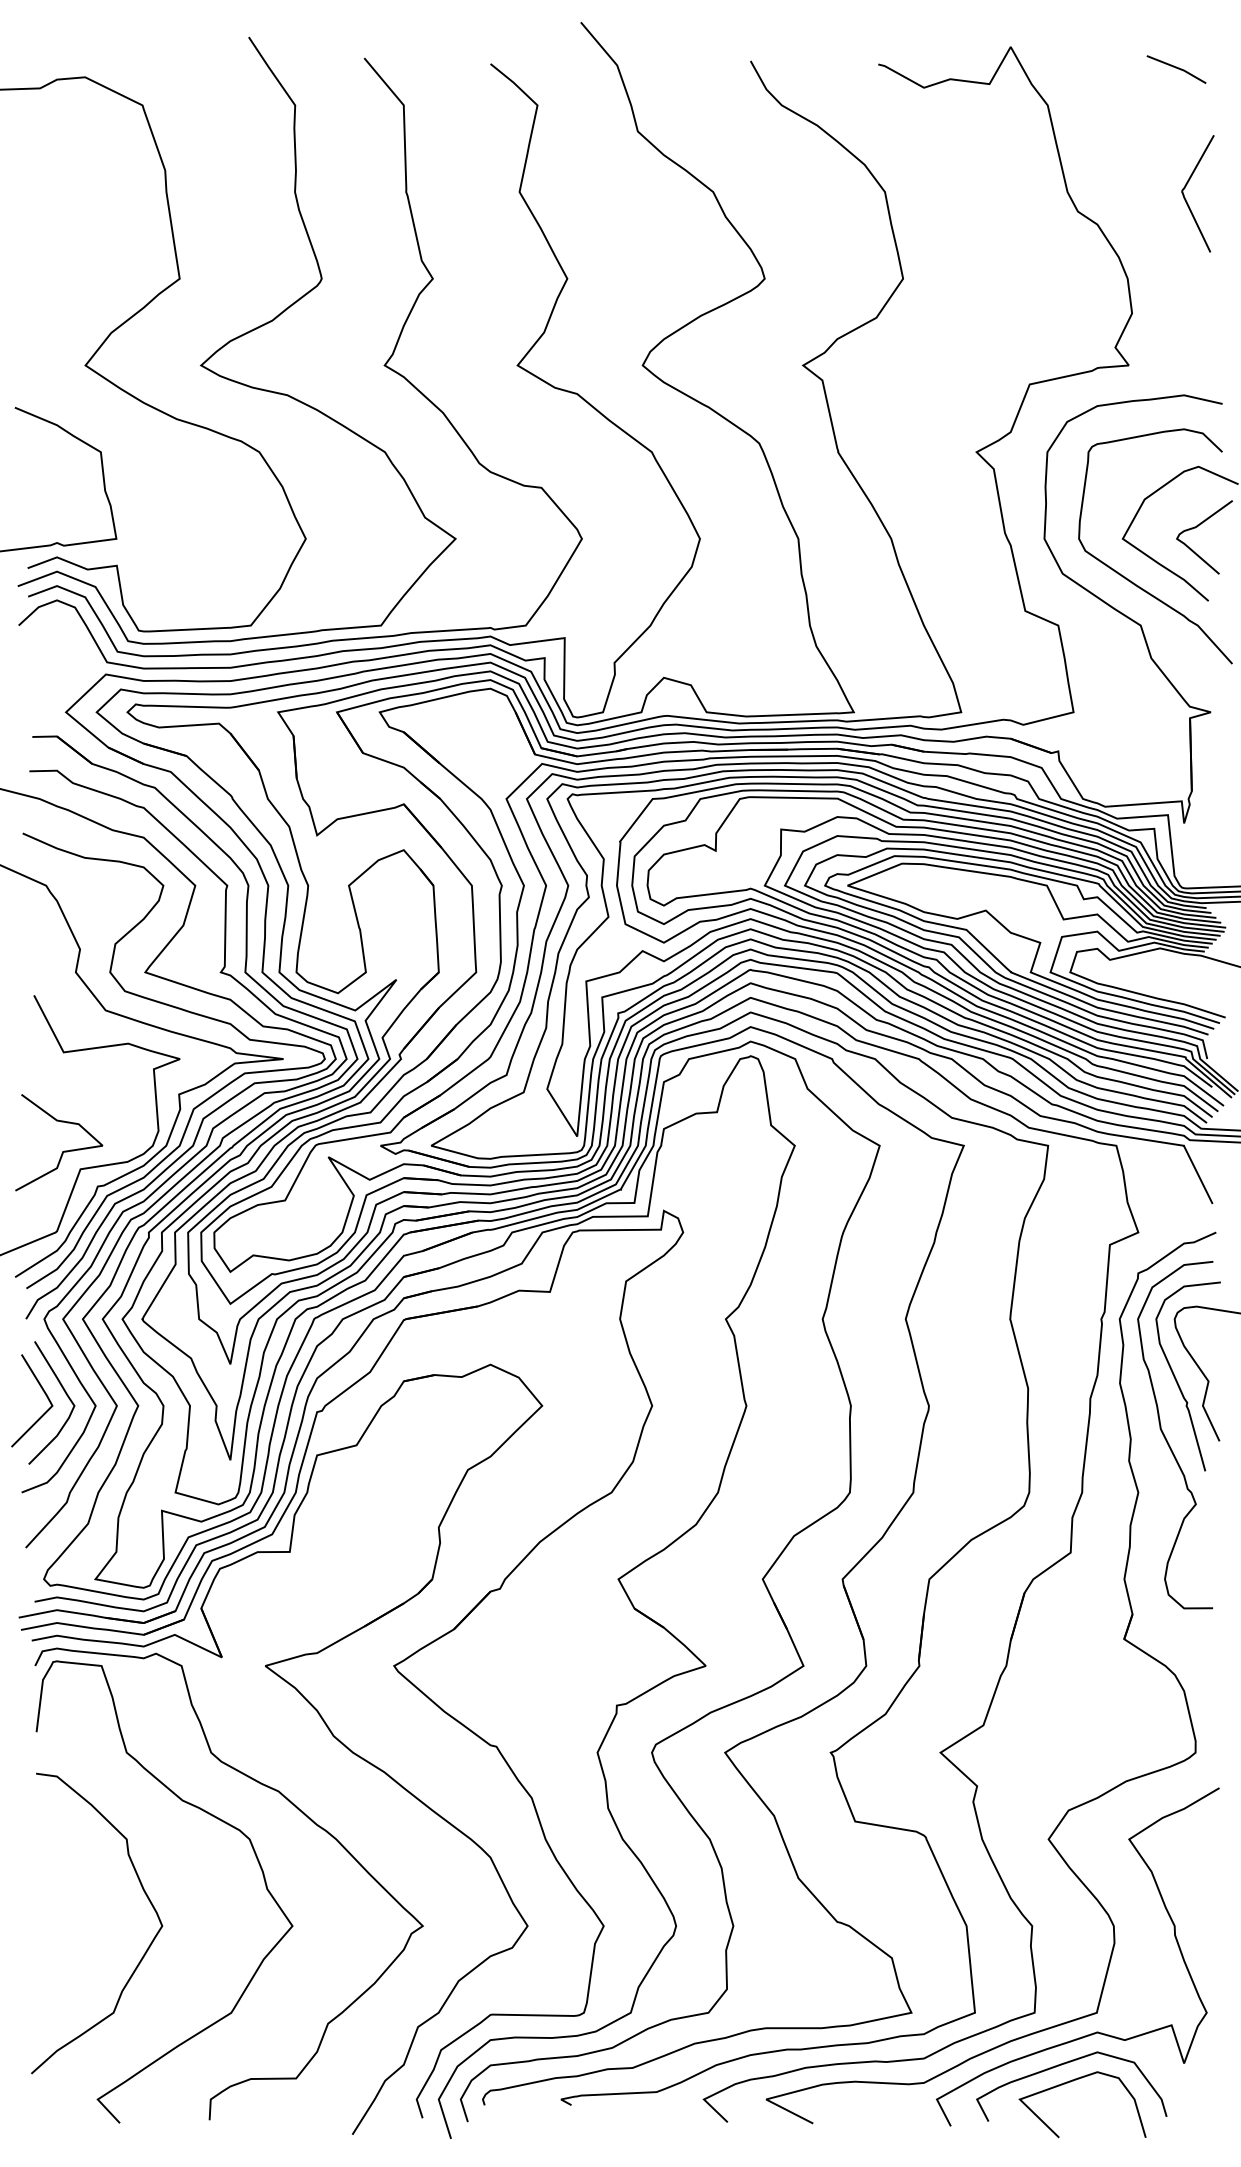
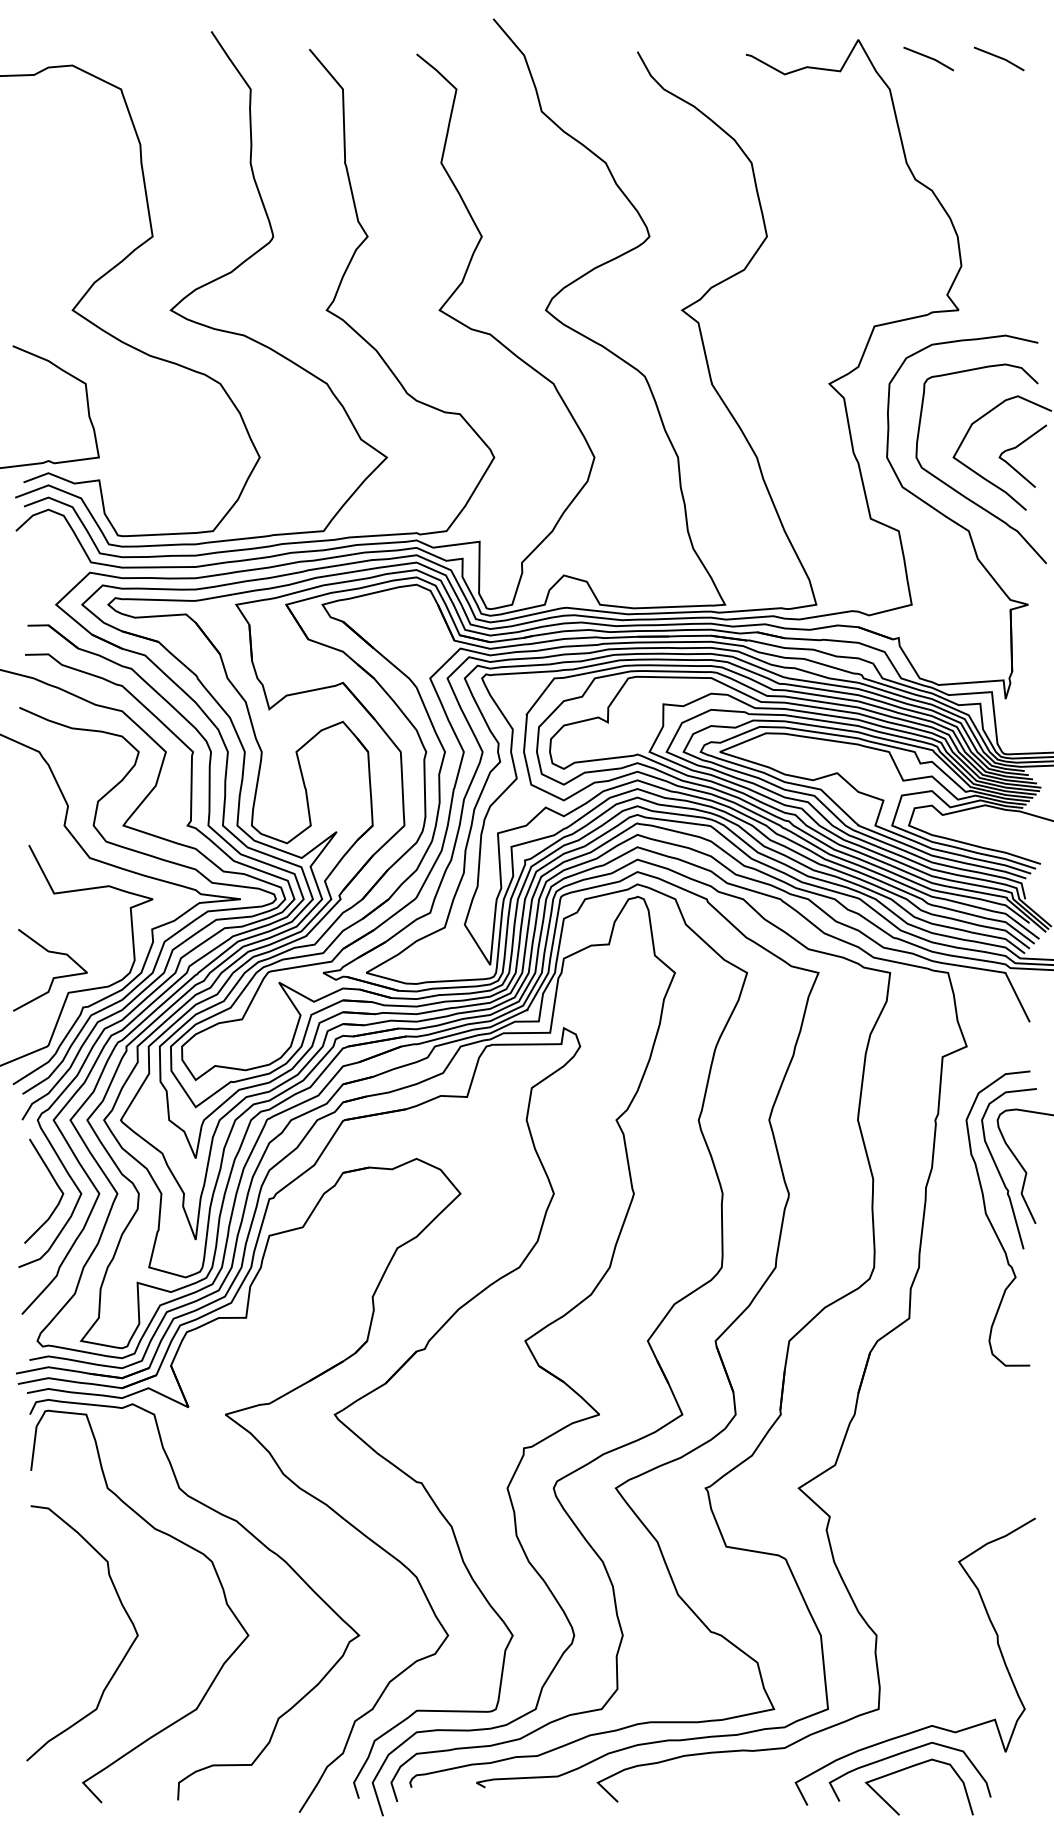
line: (1093, 68) -> (928, 58), added
curve: (1186, 199) -> (1007, 169), removed
line: (43, 1392) -> (37, 1182), removed
part: (1123, 1639) -> (954, 1392), removed

